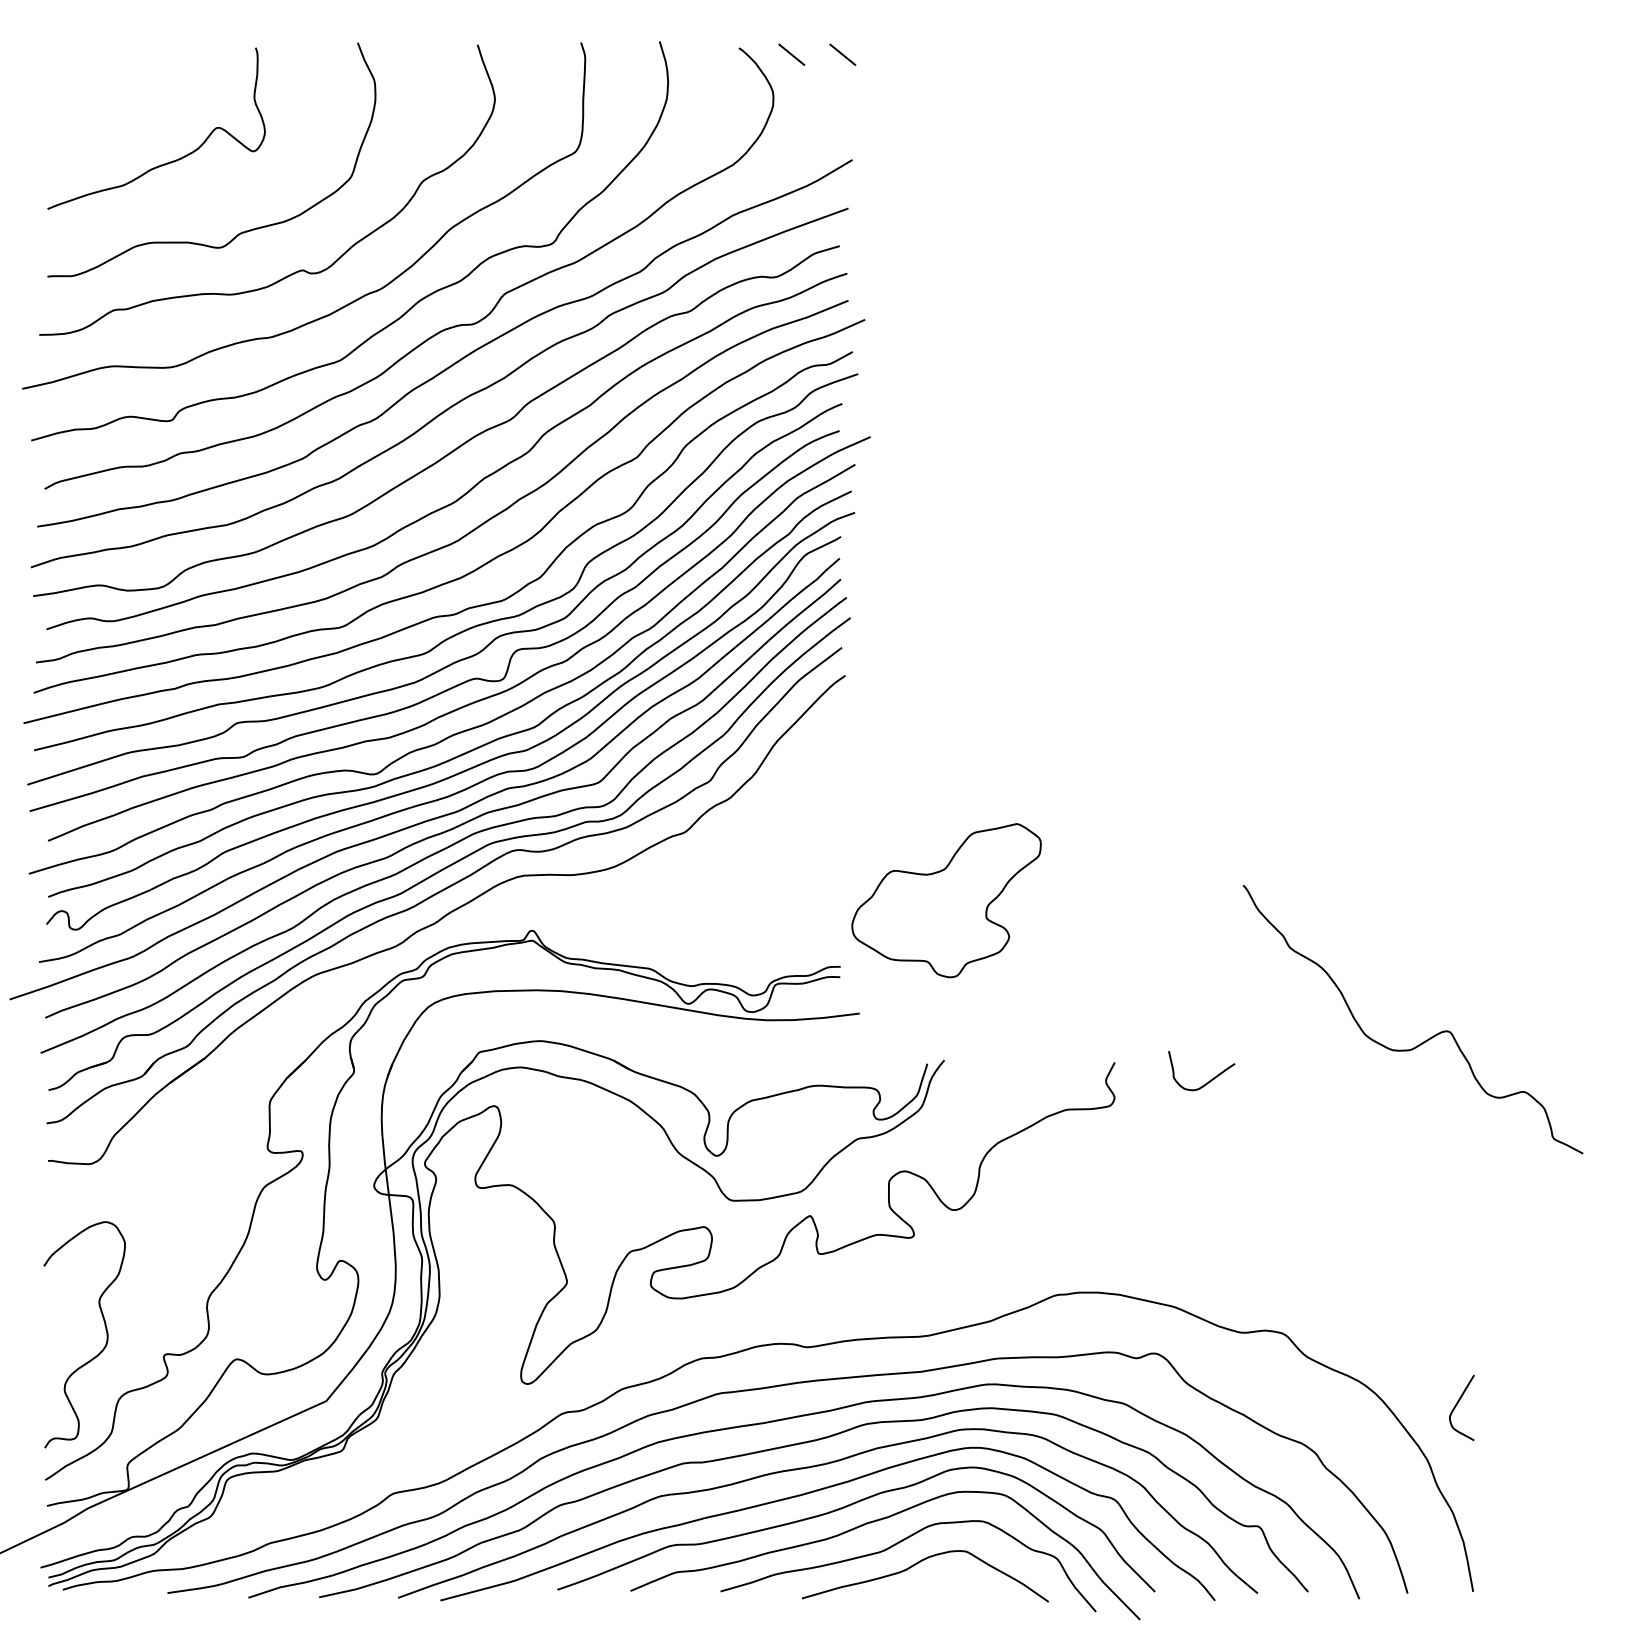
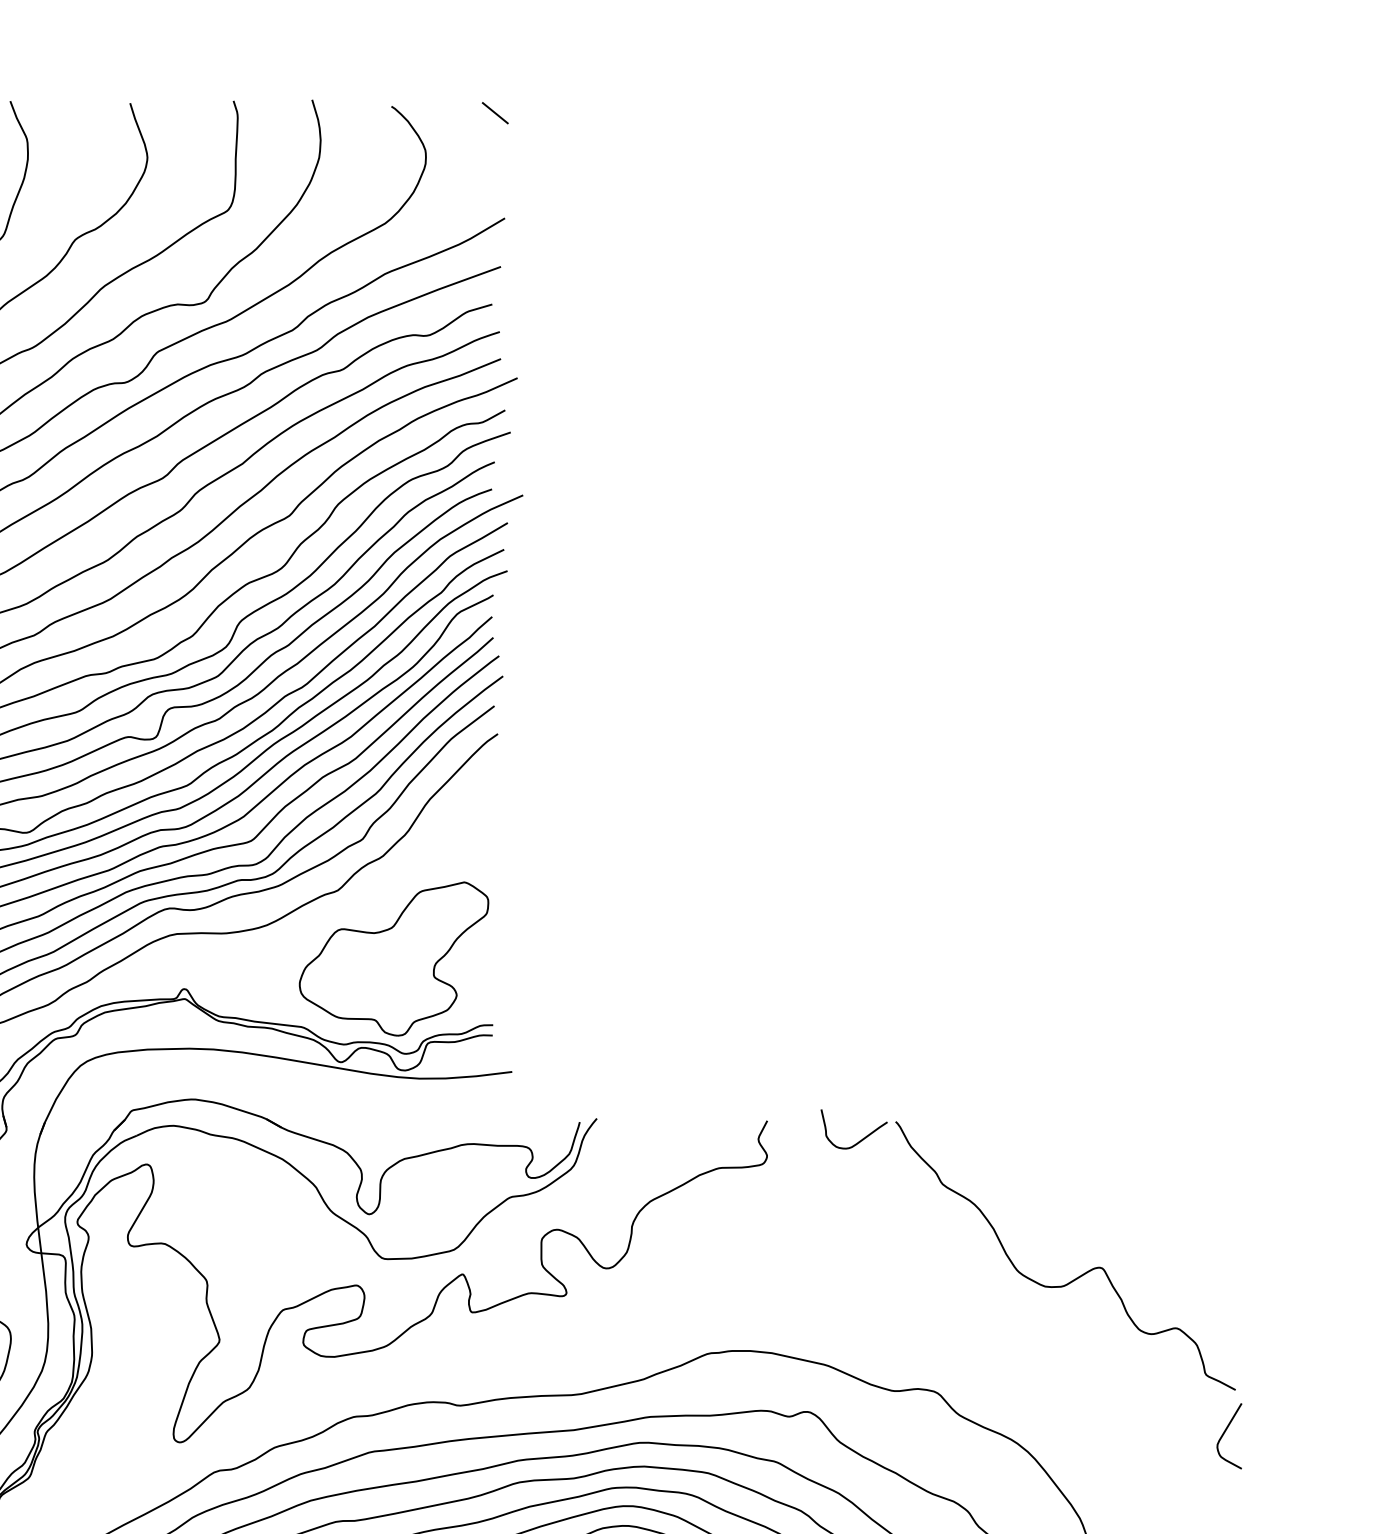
line: (791, 54) -> (444, 112), removed
part: (946, 900) -> (394, 958), moved
curve: (1426, 1039) -> (1079, 1275), moved
curve: (1458, 1403) -> (1226, 1431), moved

